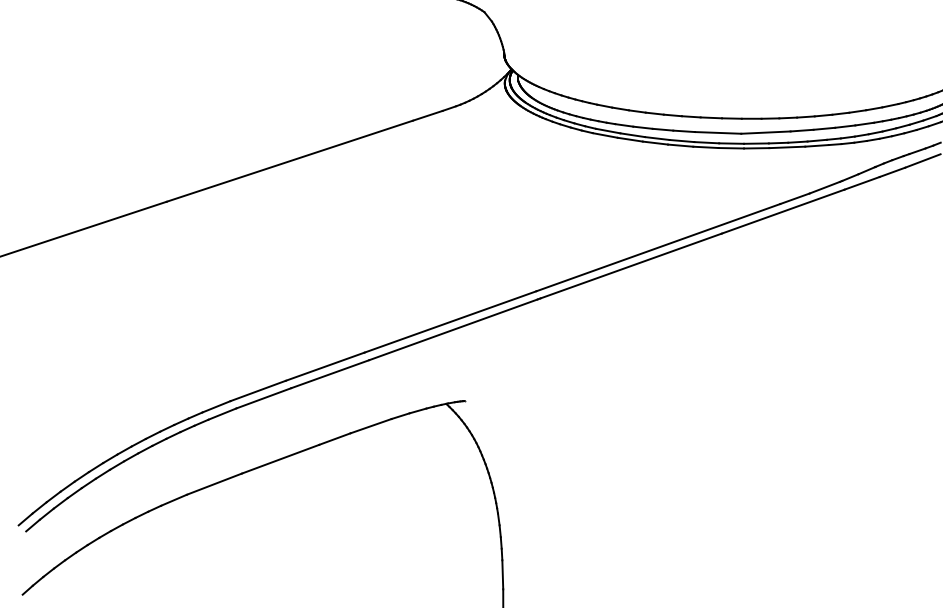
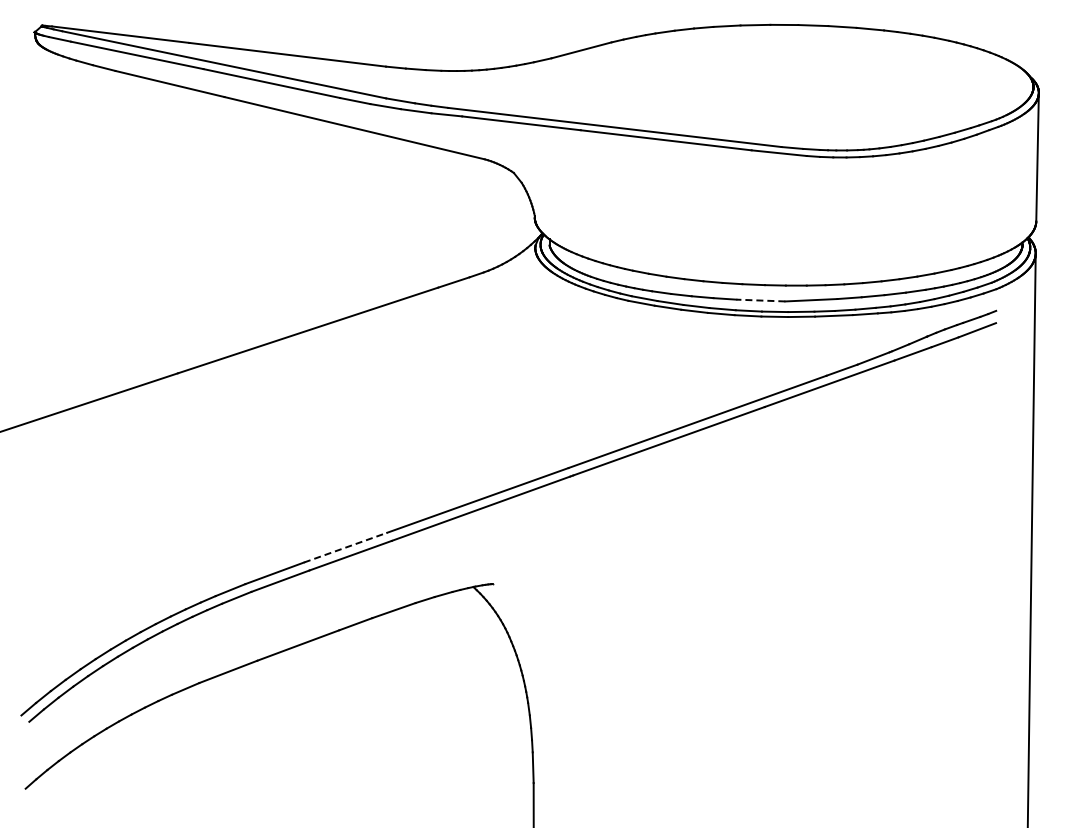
line: (717, 132) -> (760, 300), solid -> dashed
line: (326, 366) -> (346, 547), solid -> dashed

